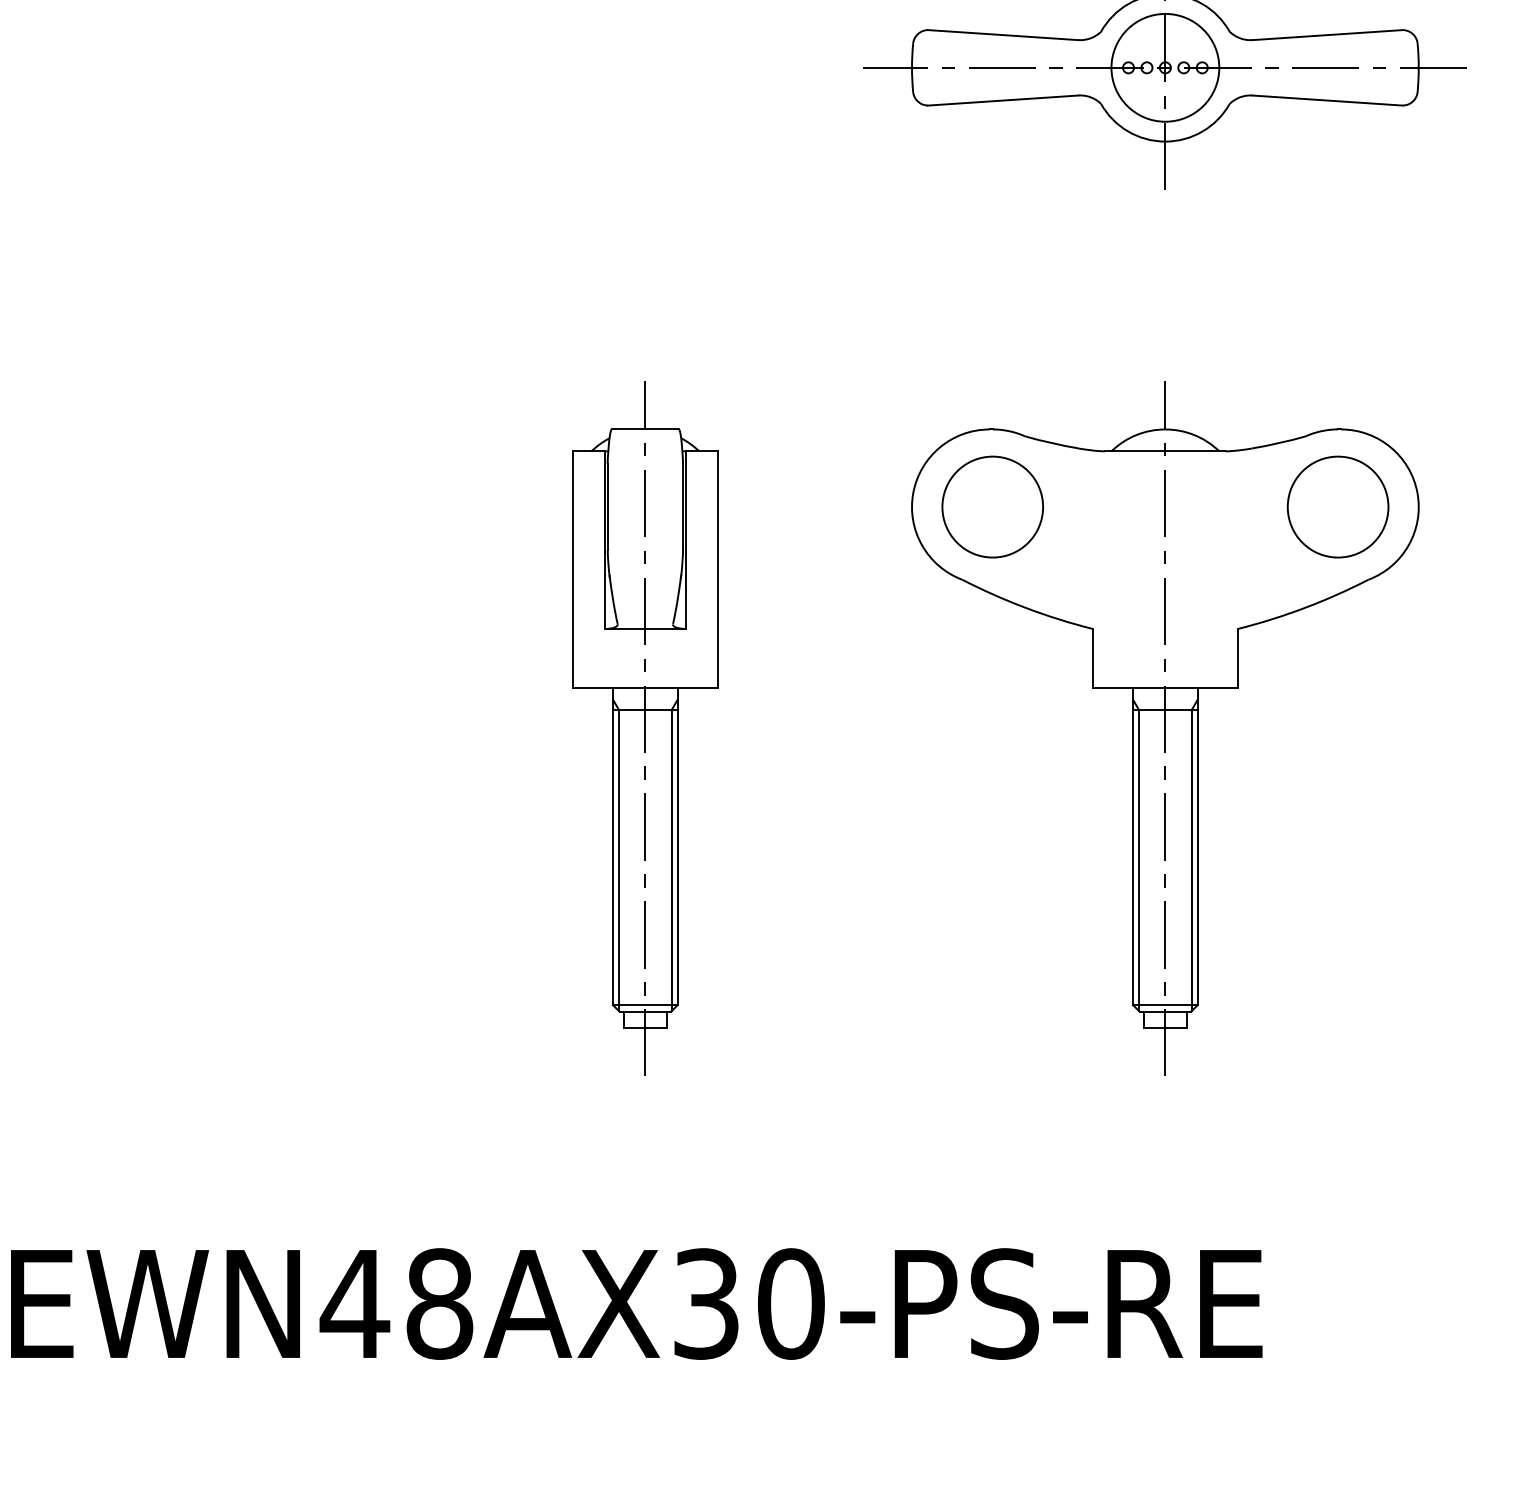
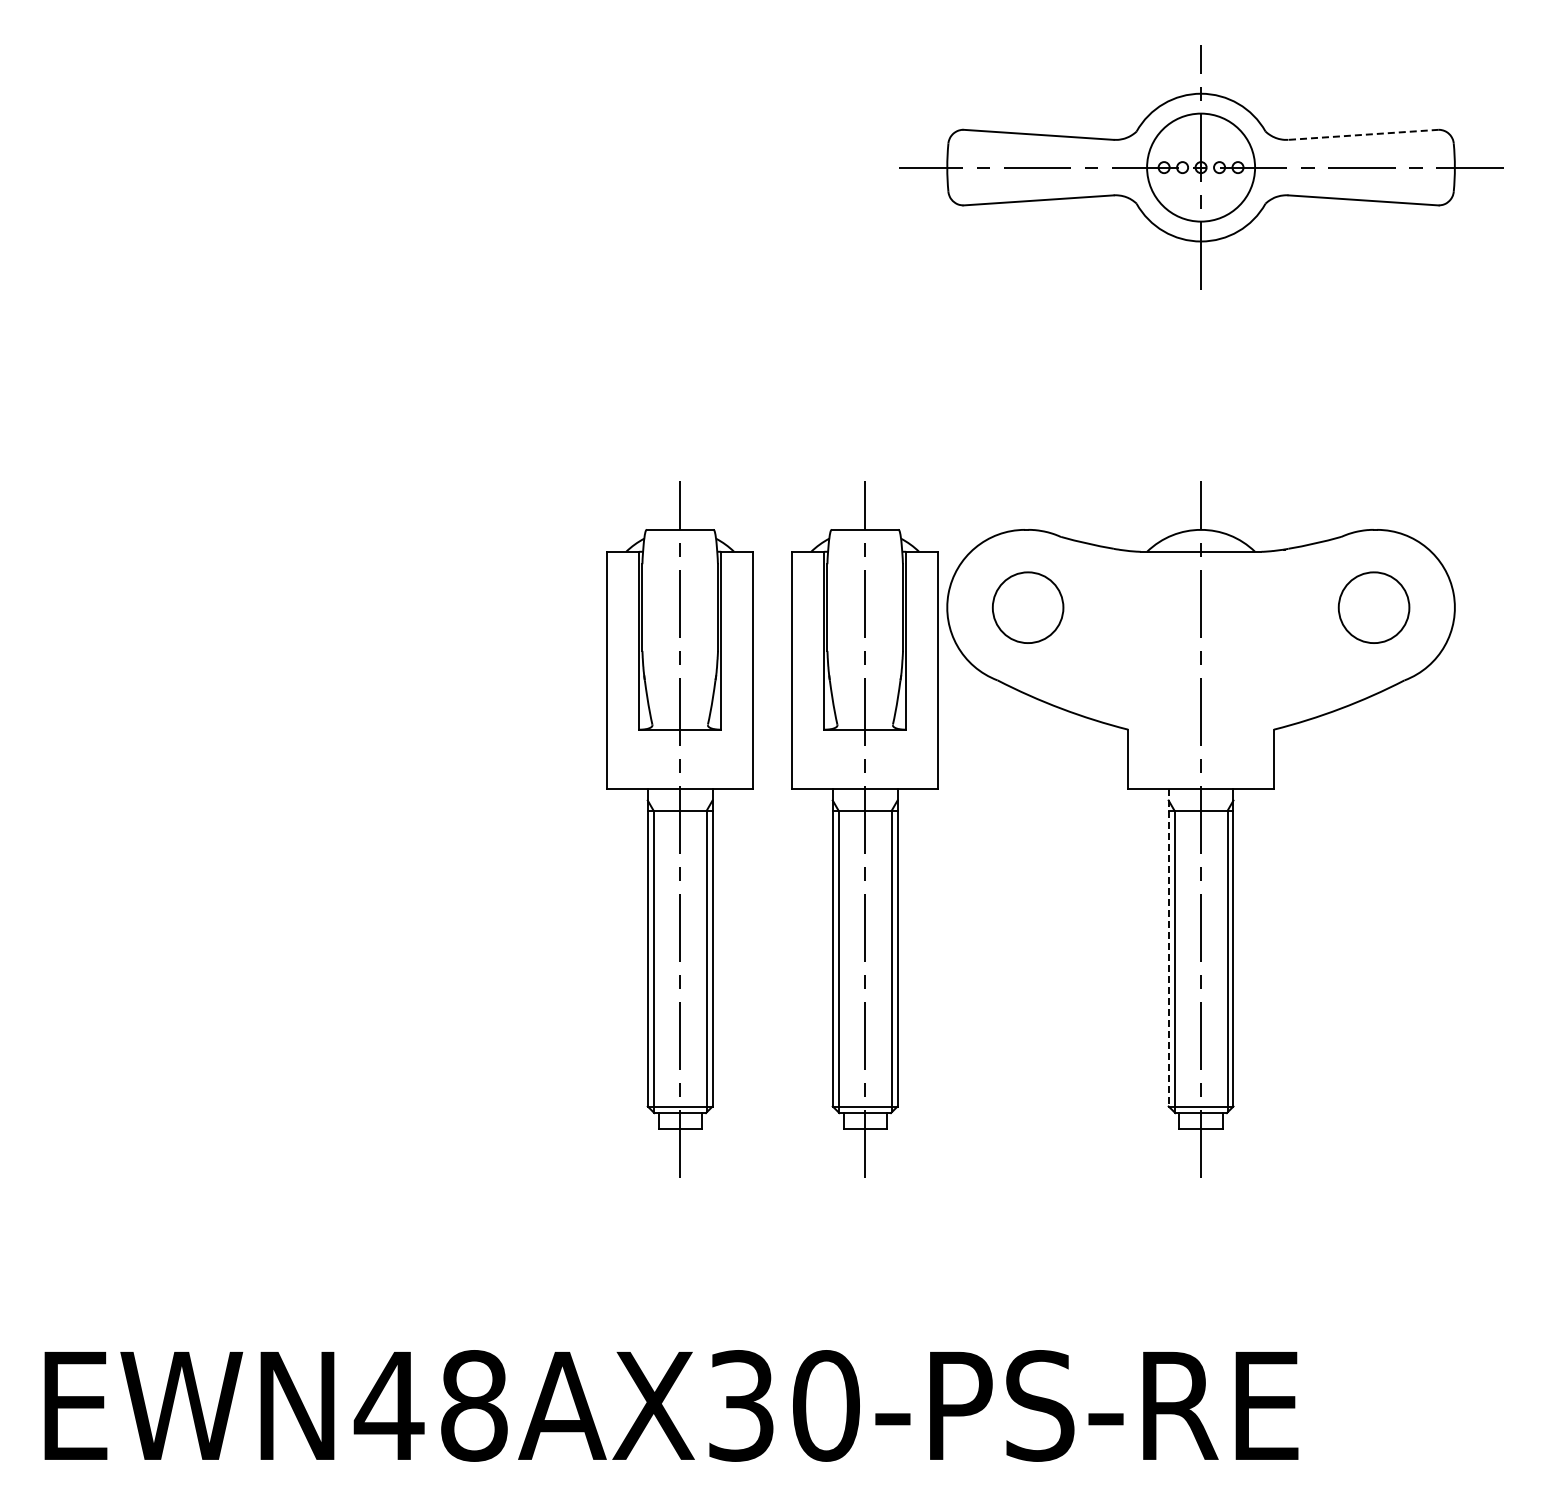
line: (1327, 34) -> (1363, 134), solid -> dashed
part: (992, 506) -> (1027, 607), size x0.7
part: (1337, 506) -> (1373, 607), size x0.7
part: (829, 728) -> (864, 829), added
line: (1132, 846) -> (1168, 947), solid -> dashed

